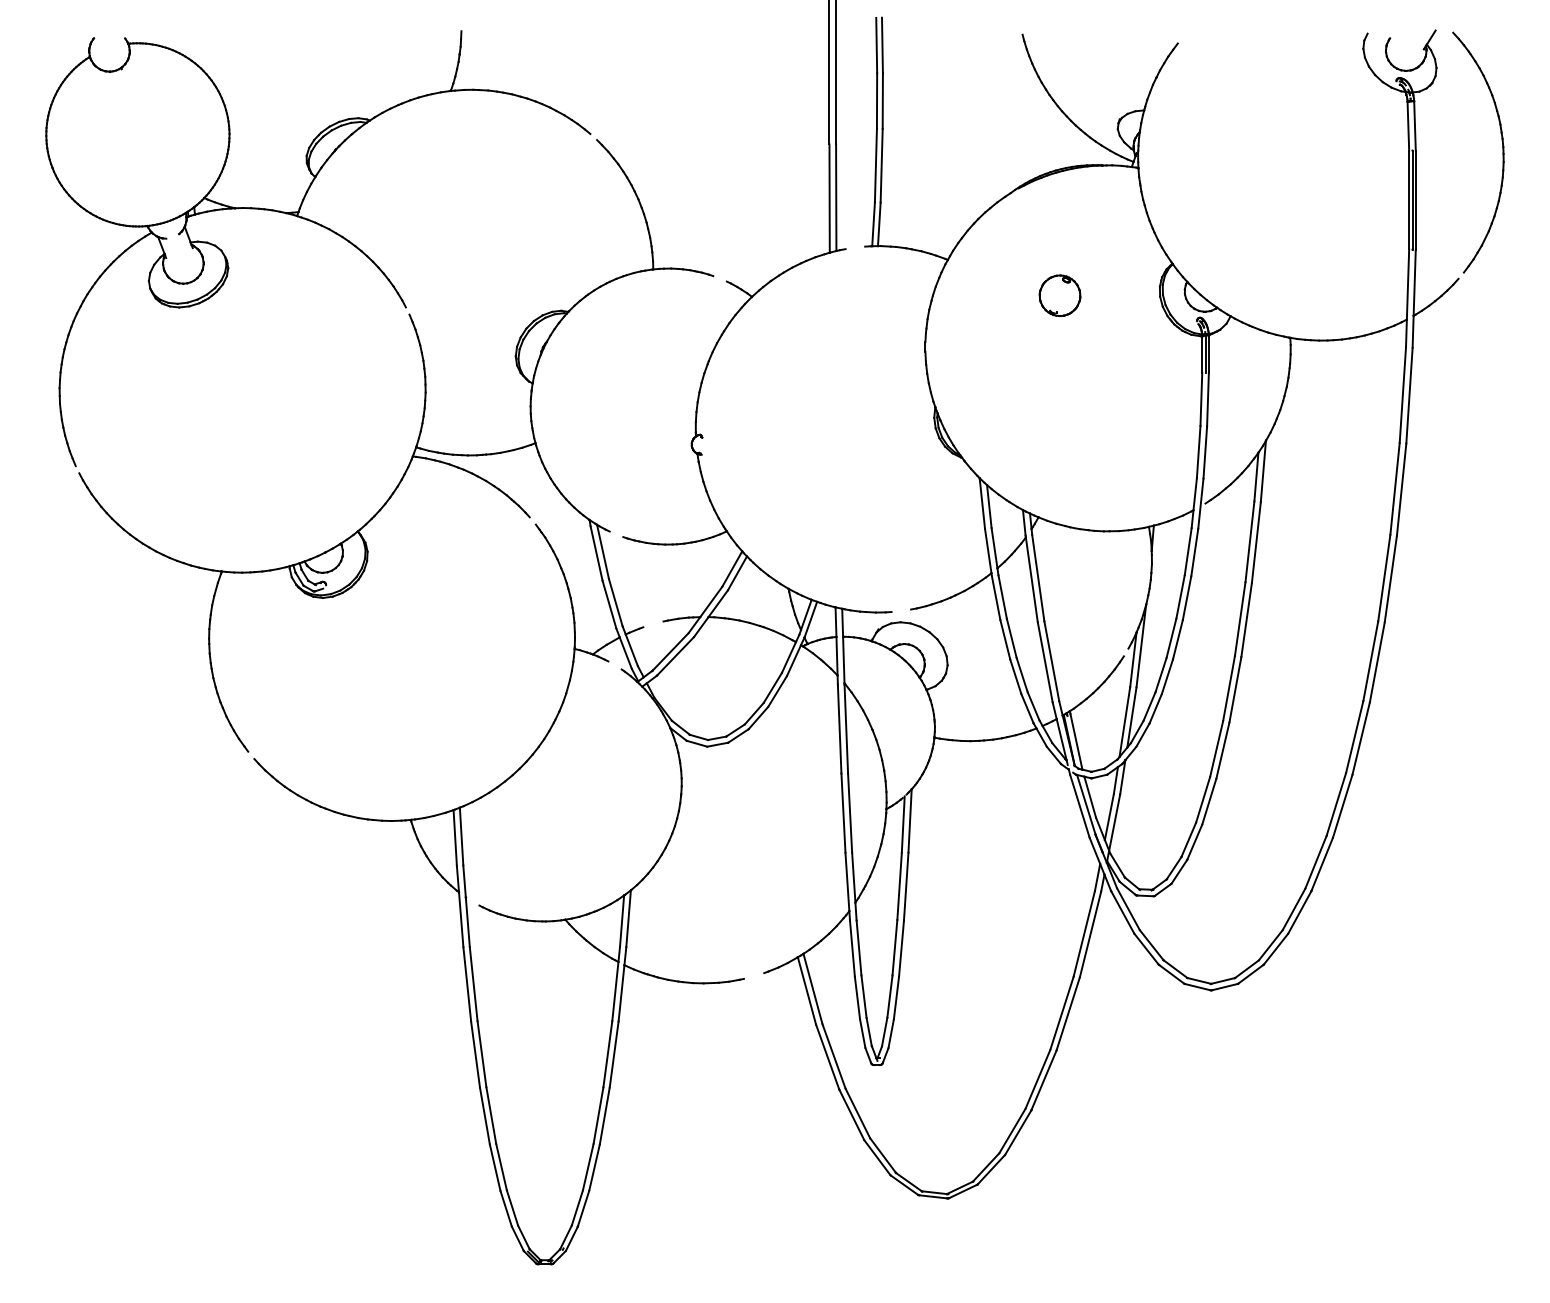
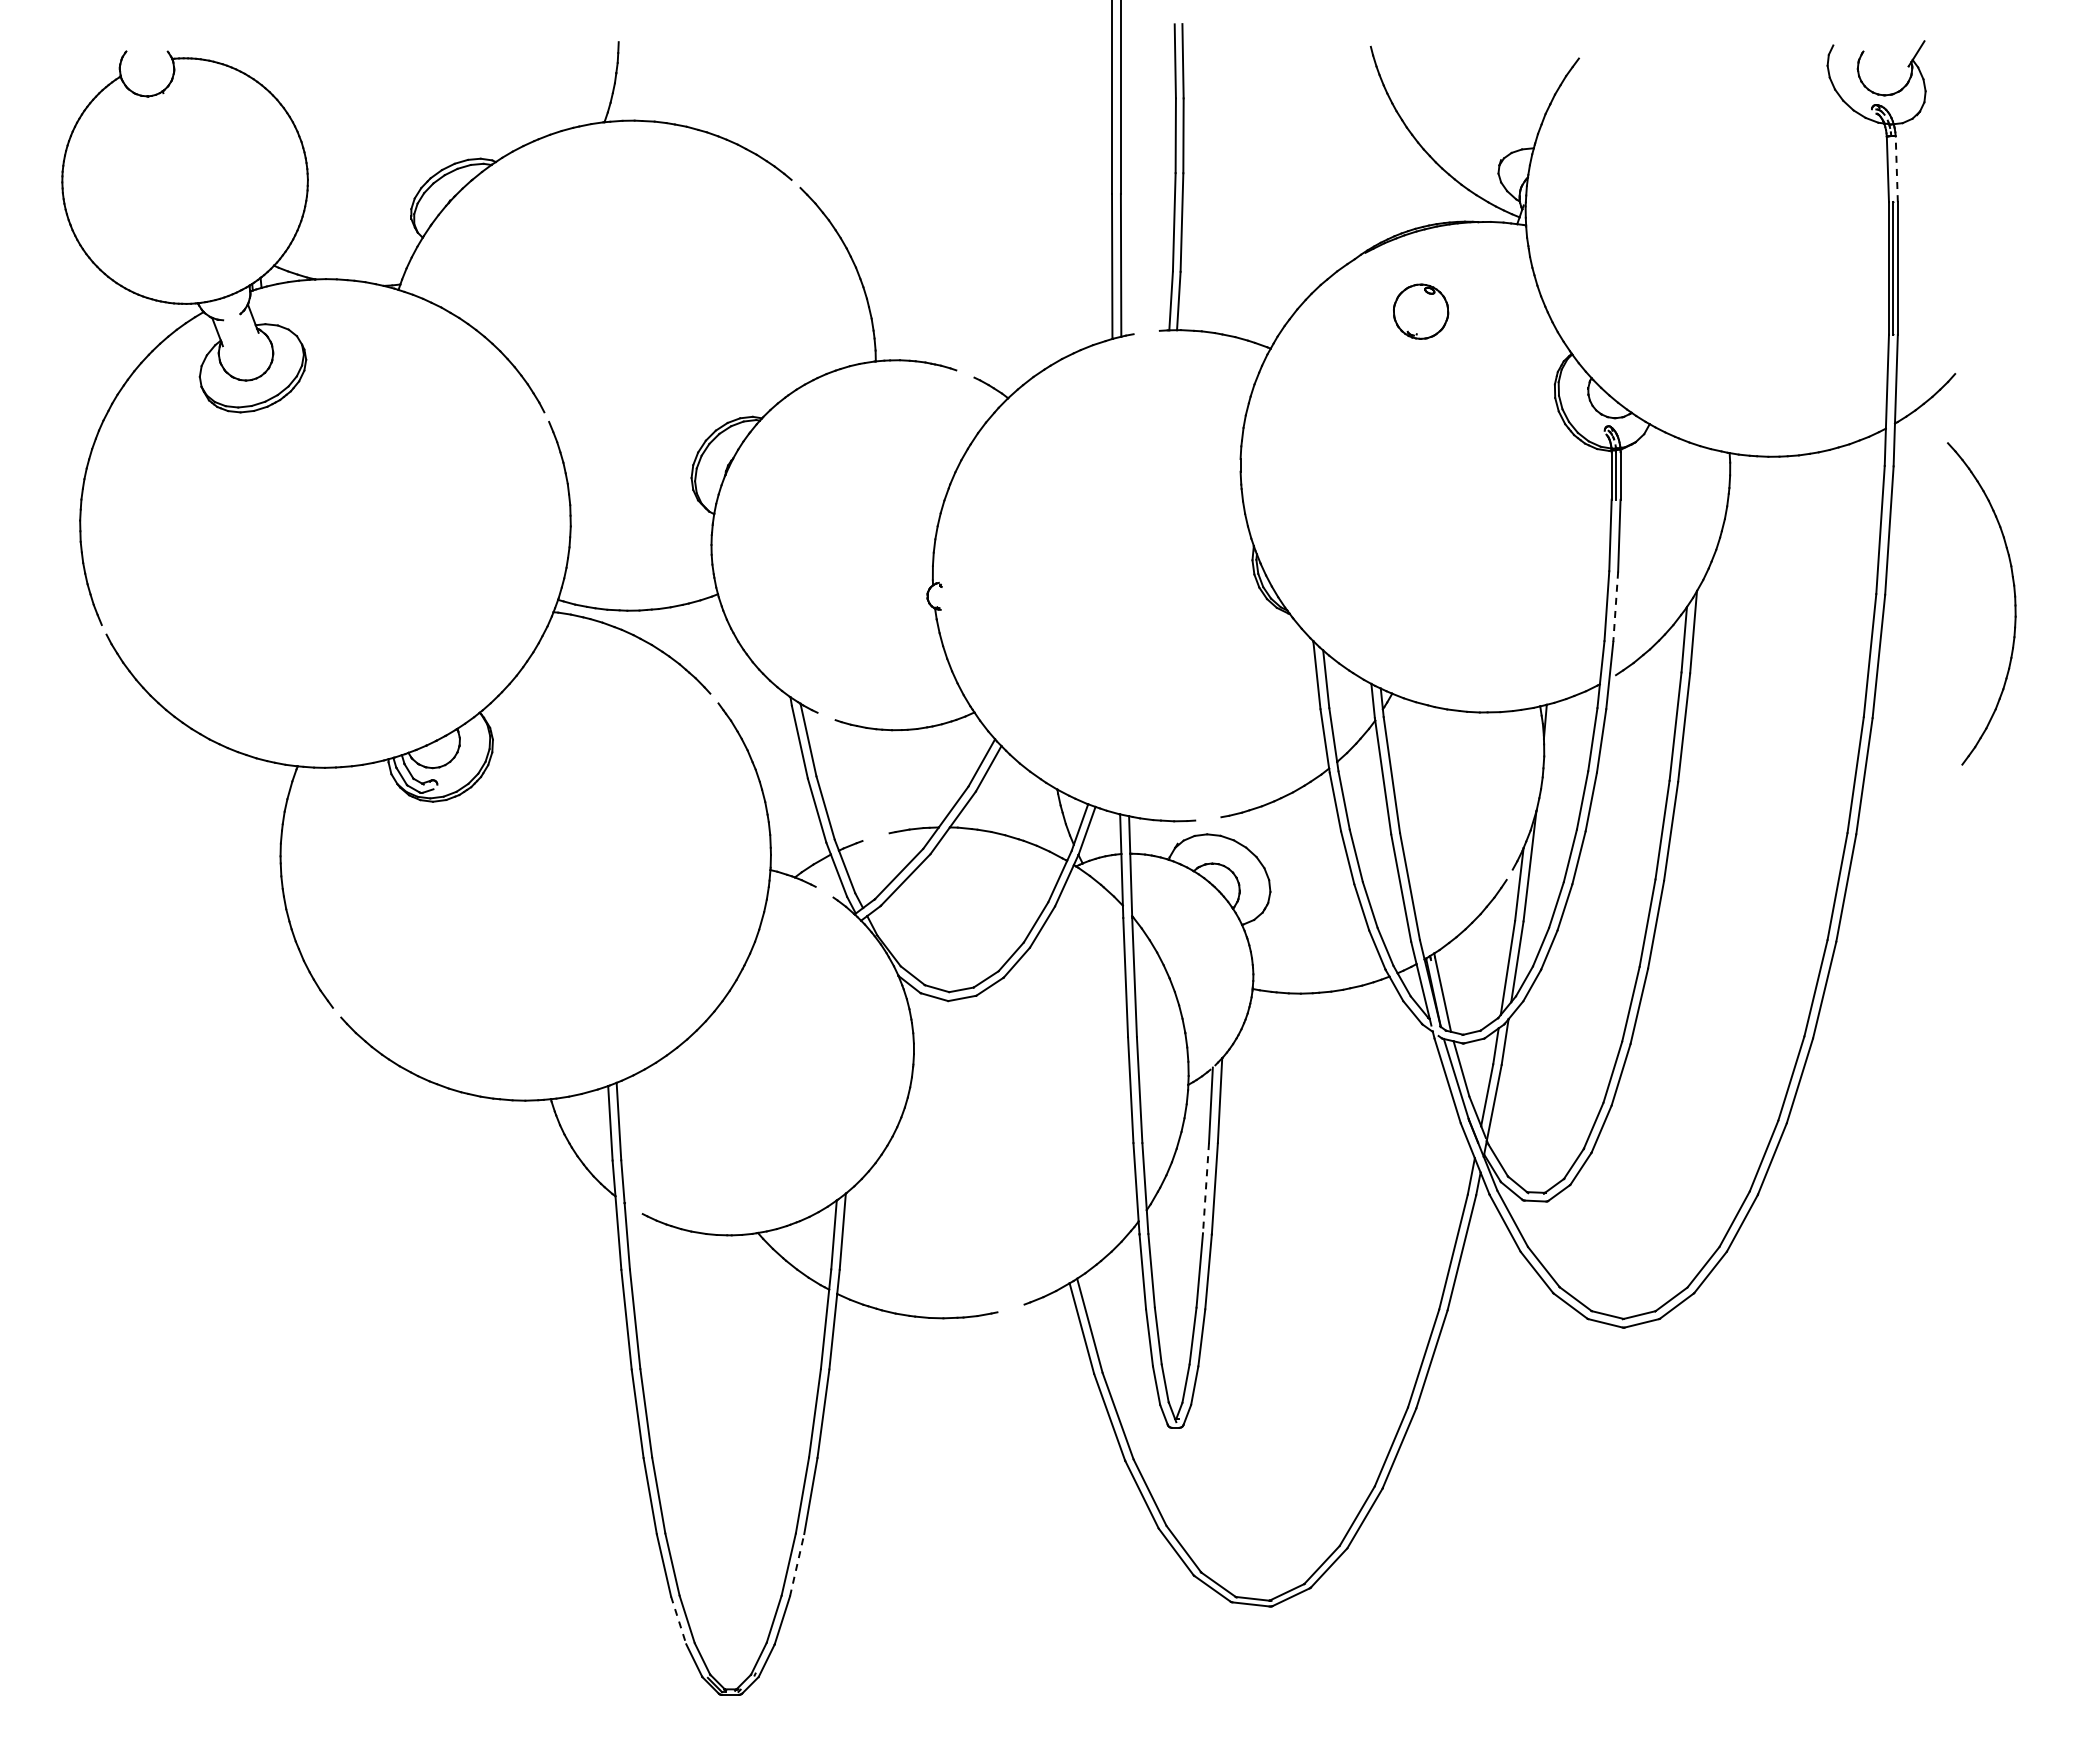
line: (1414, 126) -> (1896, 169), solid -> dashed
part: (1502, 152) -> (2014, 603), moved
part: (1060, 295) -> (1421, 311), moved
line: (1205, 453) -> (1615, 607), solid -> dashed
line: (899, 886) -> (1205, 1188), solid -> dashed
line: (594, 1167) -> (797, 1565), solid -> dashed
line: (506, 1208) -> (678, 1620), solid -> dashed

